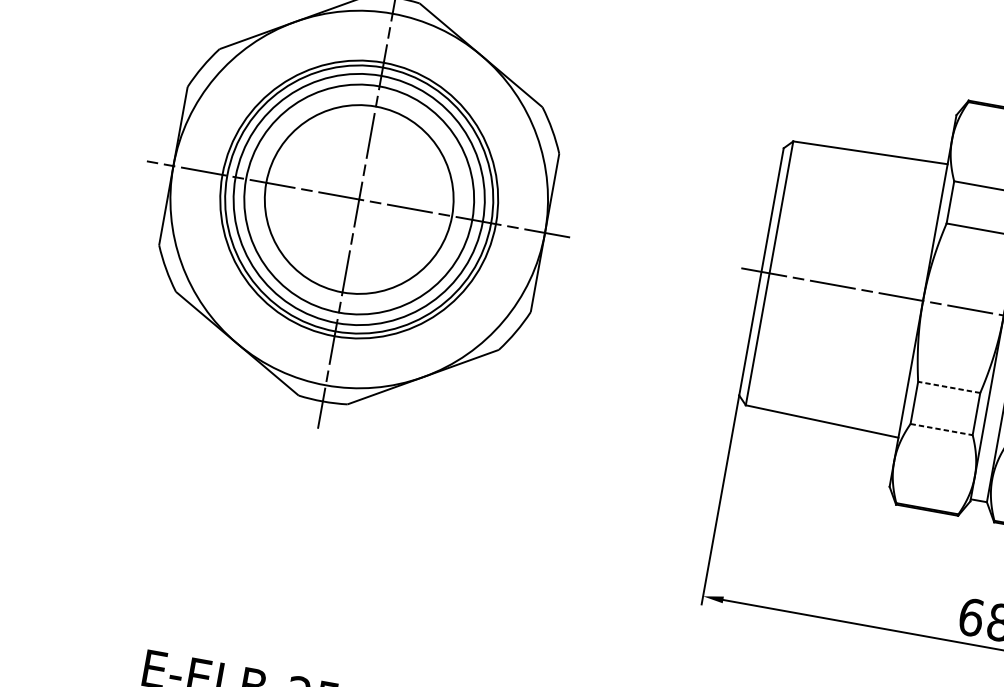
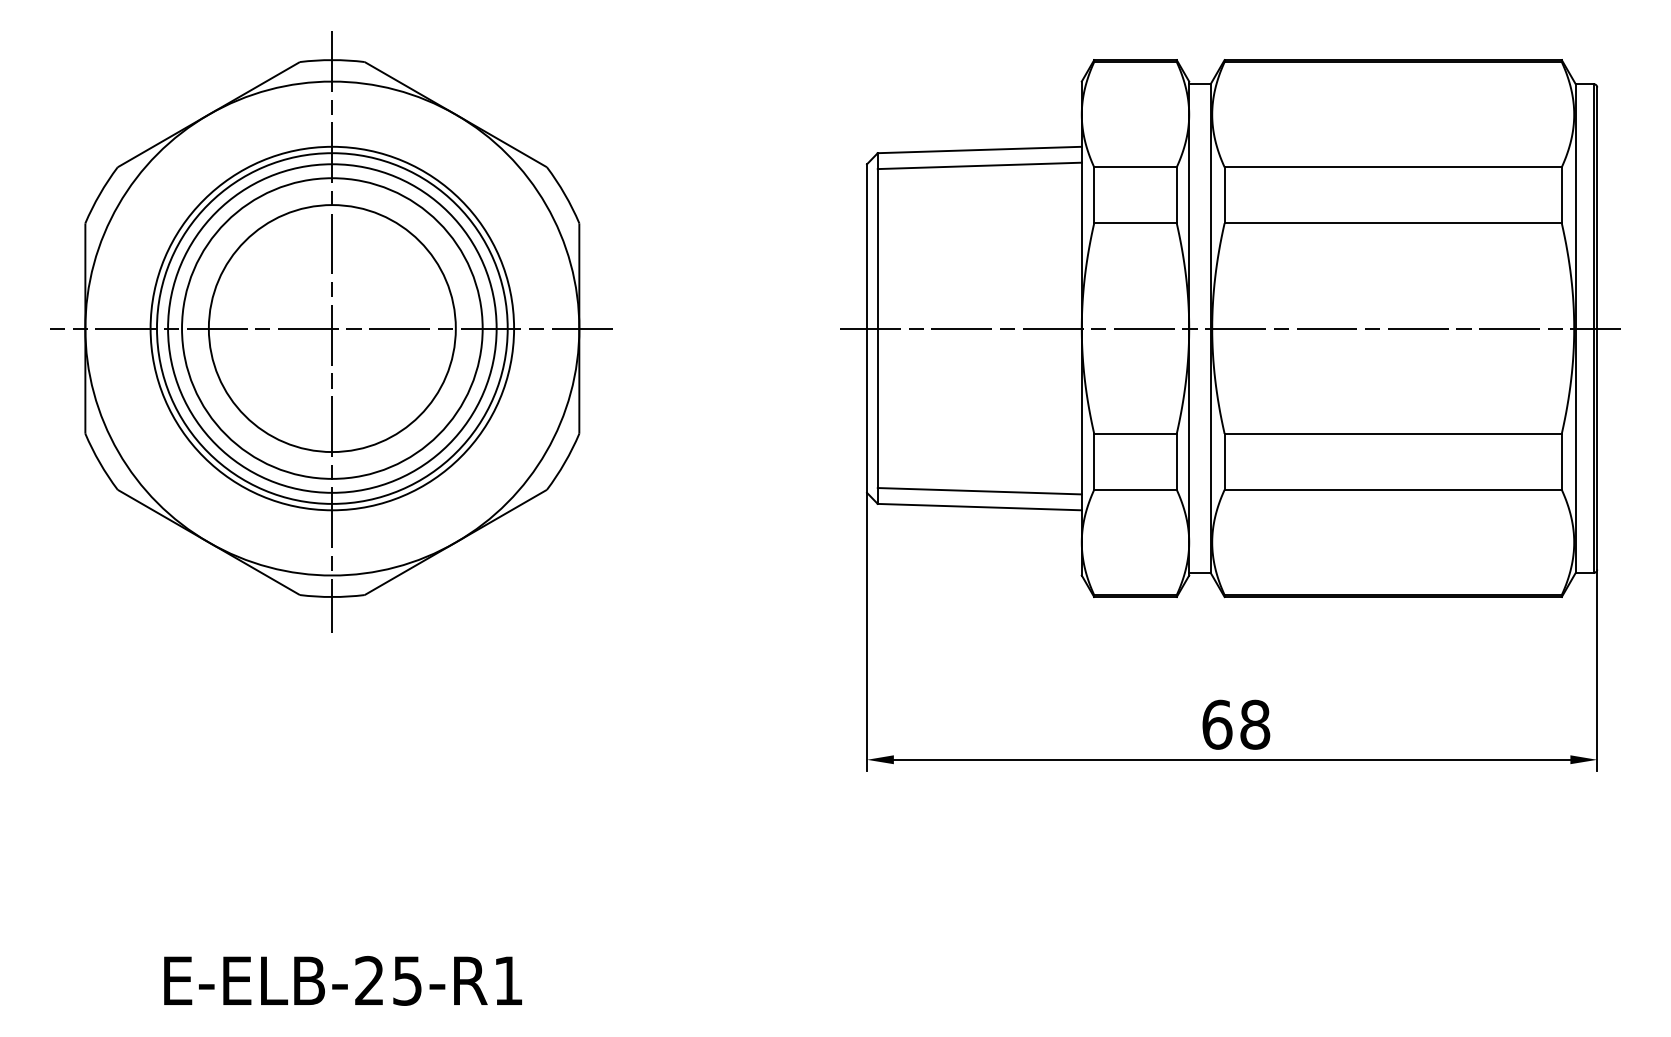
line: (868, 164) -> (979, 165), added
line: (949, 387) -> (1135, 433), dashed -> solid
line: (824, 409) -> (979, 491), added
line: (941, 429) -> (1135, 489), dashed -> solid

